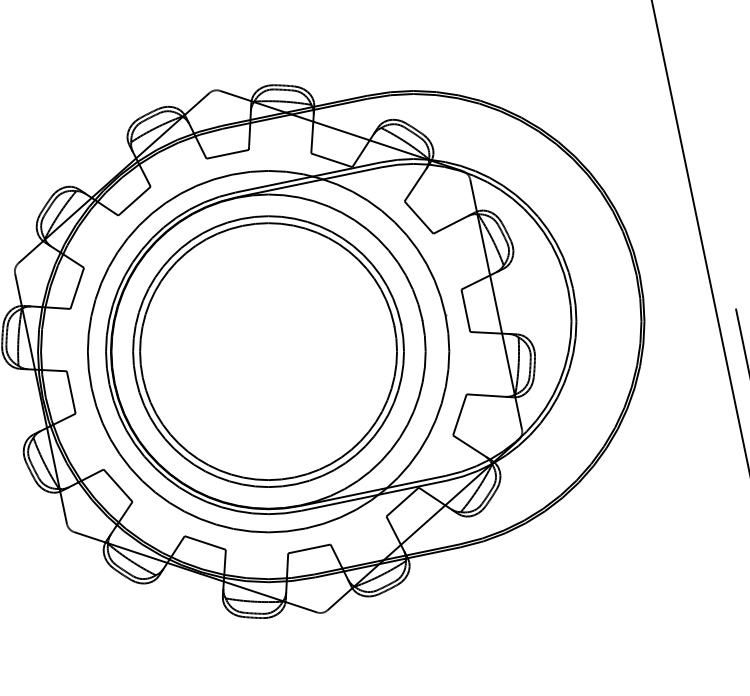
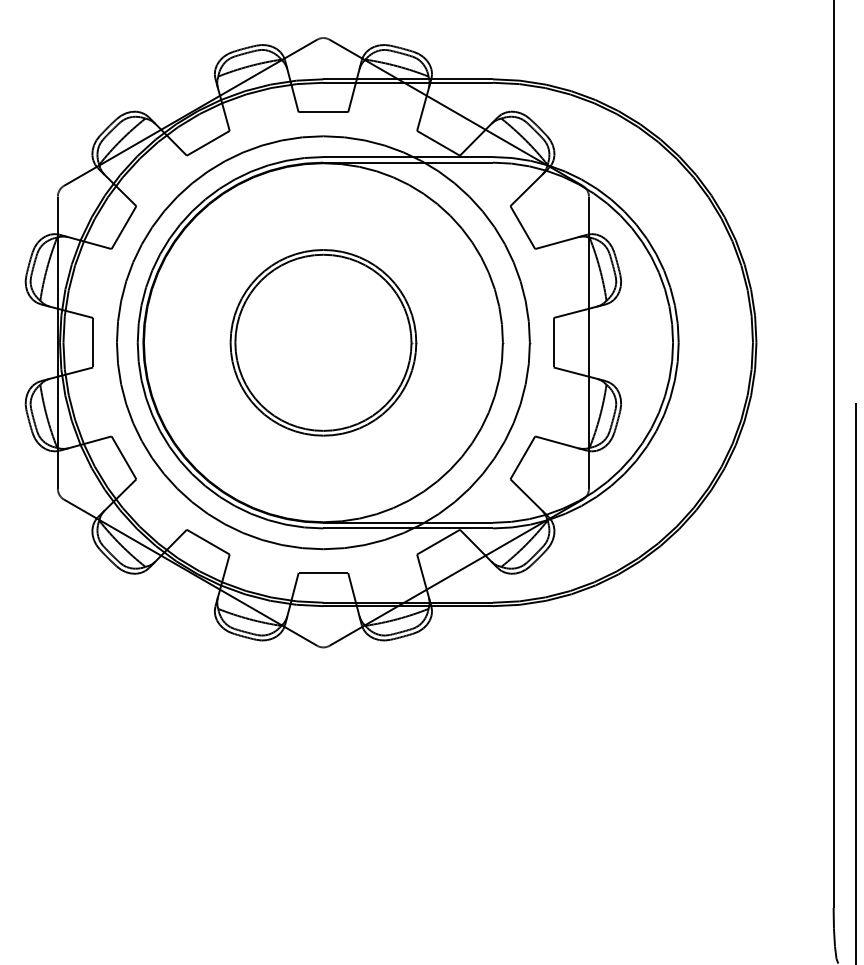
part: (268, 351) -> (323, 342), size x0.6

